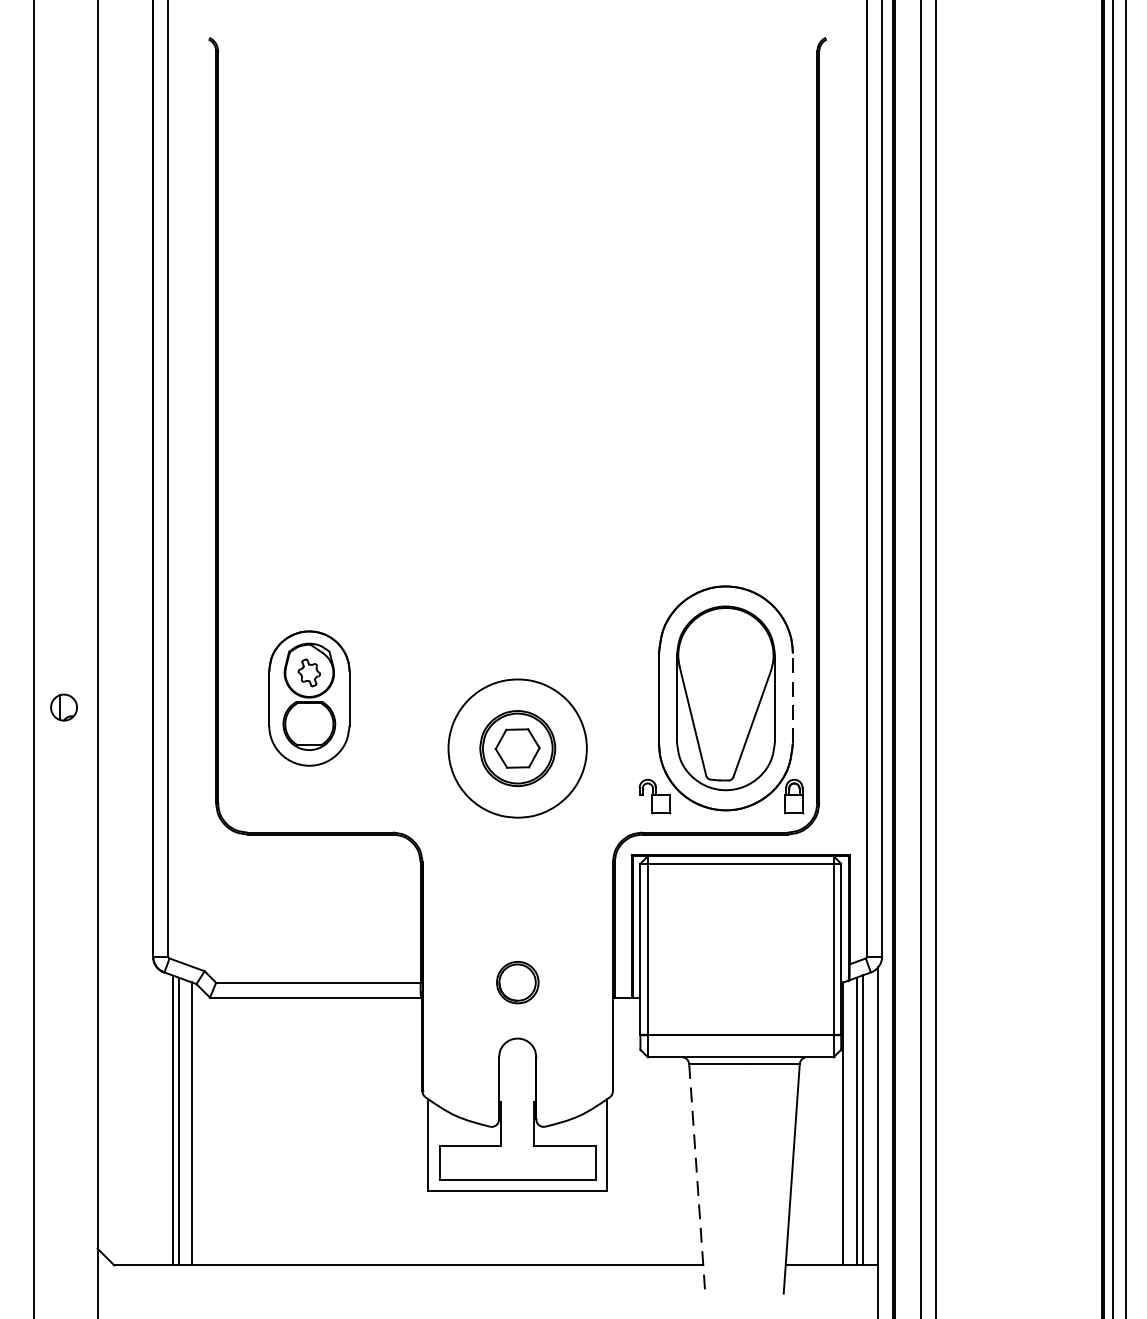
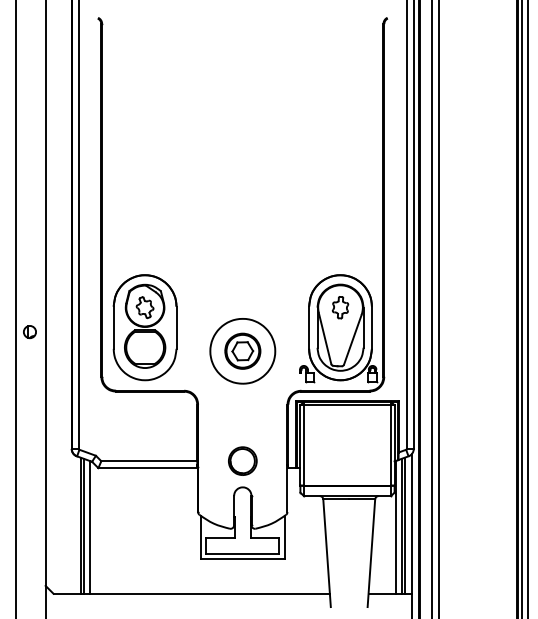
part: (725, 655) -> (340, 307), added
part: (308, 697) -> (144, 327), size x1.67
line: (791, 697) -> (371, 327), dashed -> solid
part: (517, 981) -> (242, 460), size x1.43
line: (698, 1179) -> (327, 553), dashed -> solid

